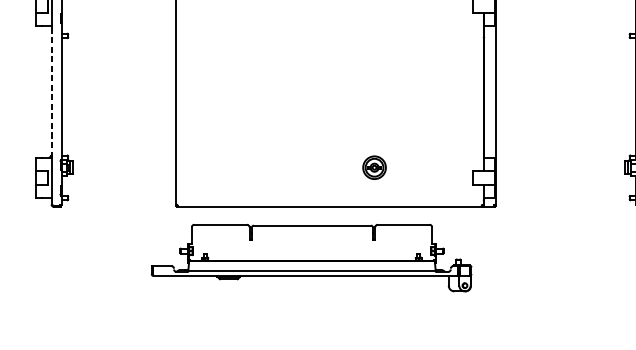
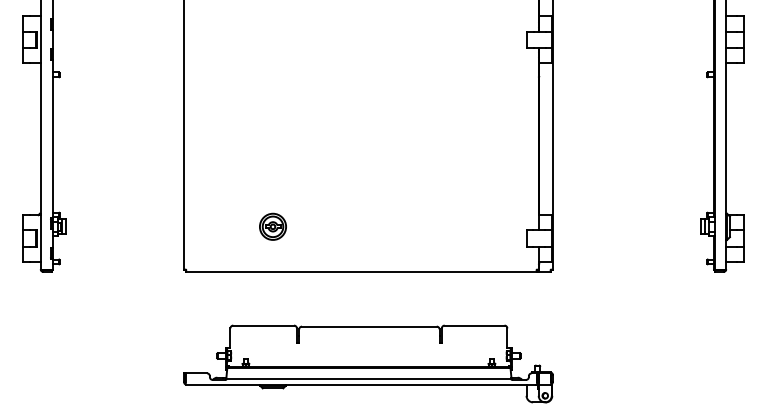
line: (51, 91) -> (40, 138), dashed -> solid
part: (374, 167) -> (272, 226), moved
part: (311, 257) -> (368, 363), moved

